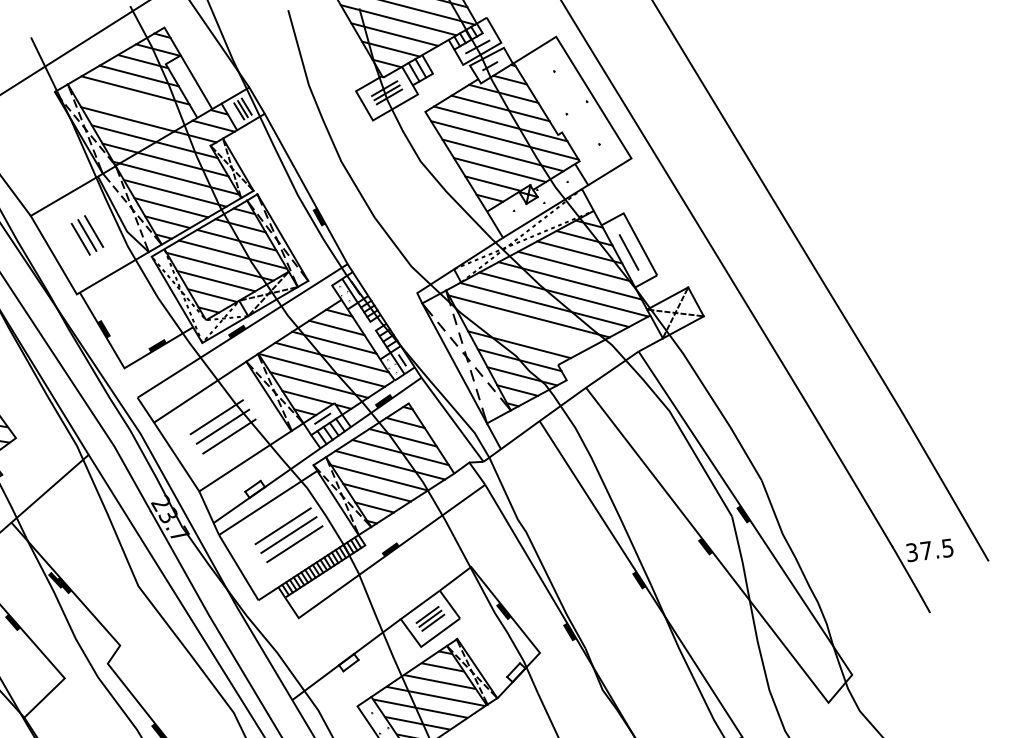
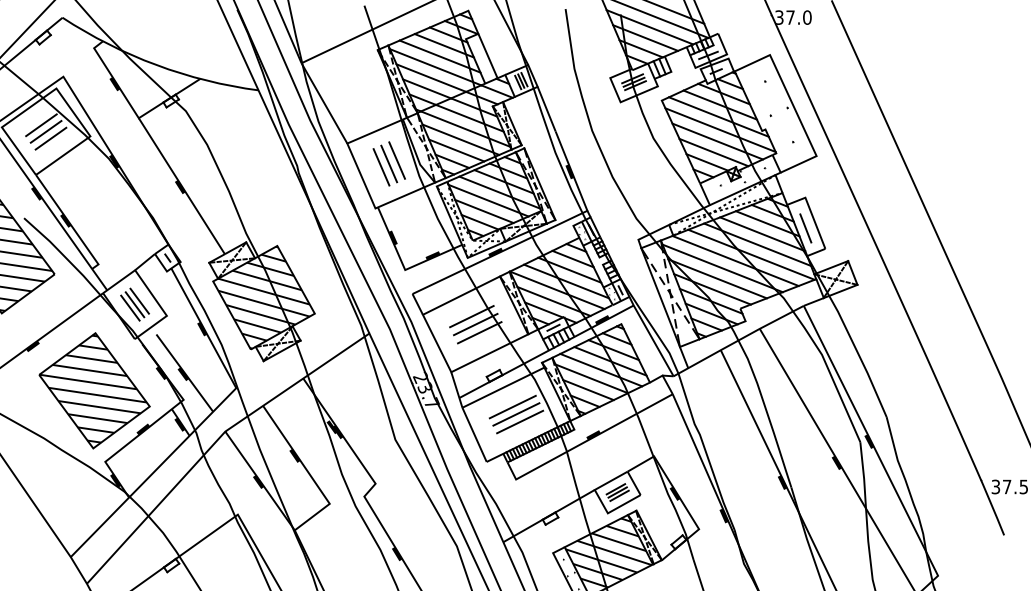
line: (131, 105) -> (435, 67), added
part: (86, 234) -> (388, 163), size x1.43
line: (524, 330) -> (717, 278), added

